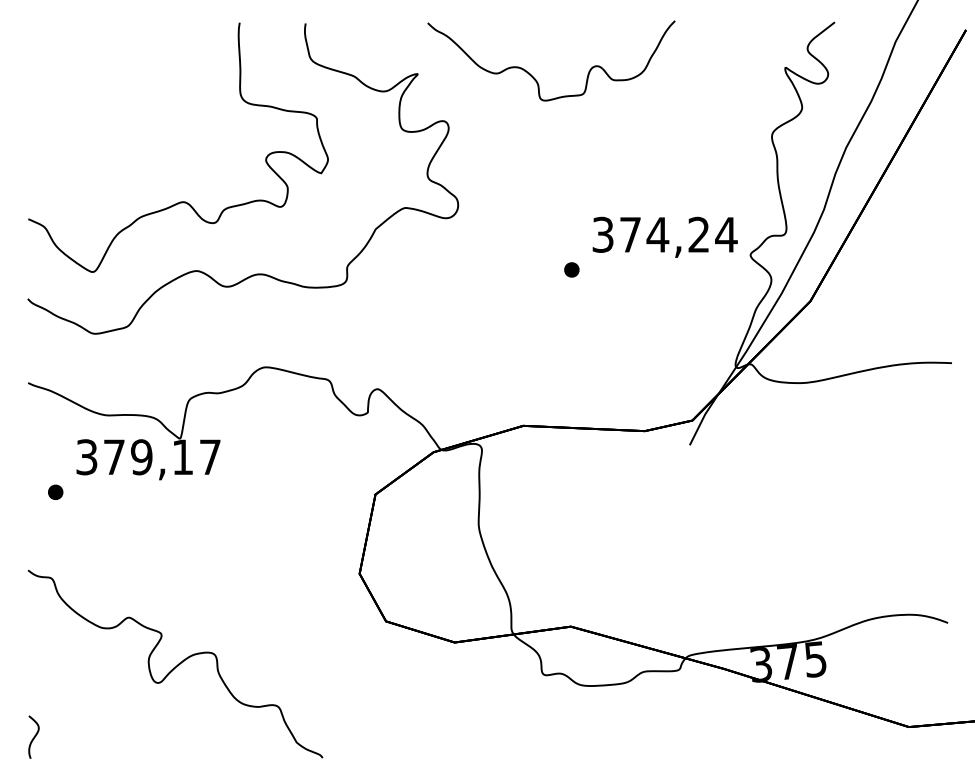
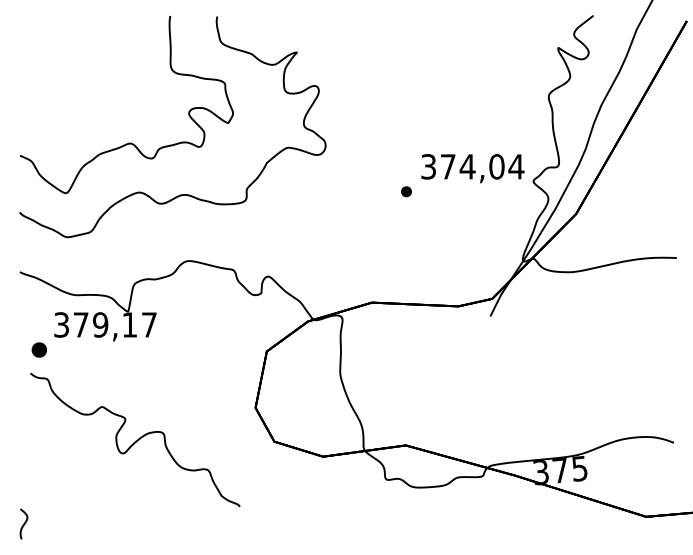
part: (534, 77) -> (379, 54), removed
text: (698, 234) -> (496, 166), 374,24 -> 374,04
part: (55, 491) -> (39, 349), size x1.4
curve: (177, 664) -> (136, 440), moved

